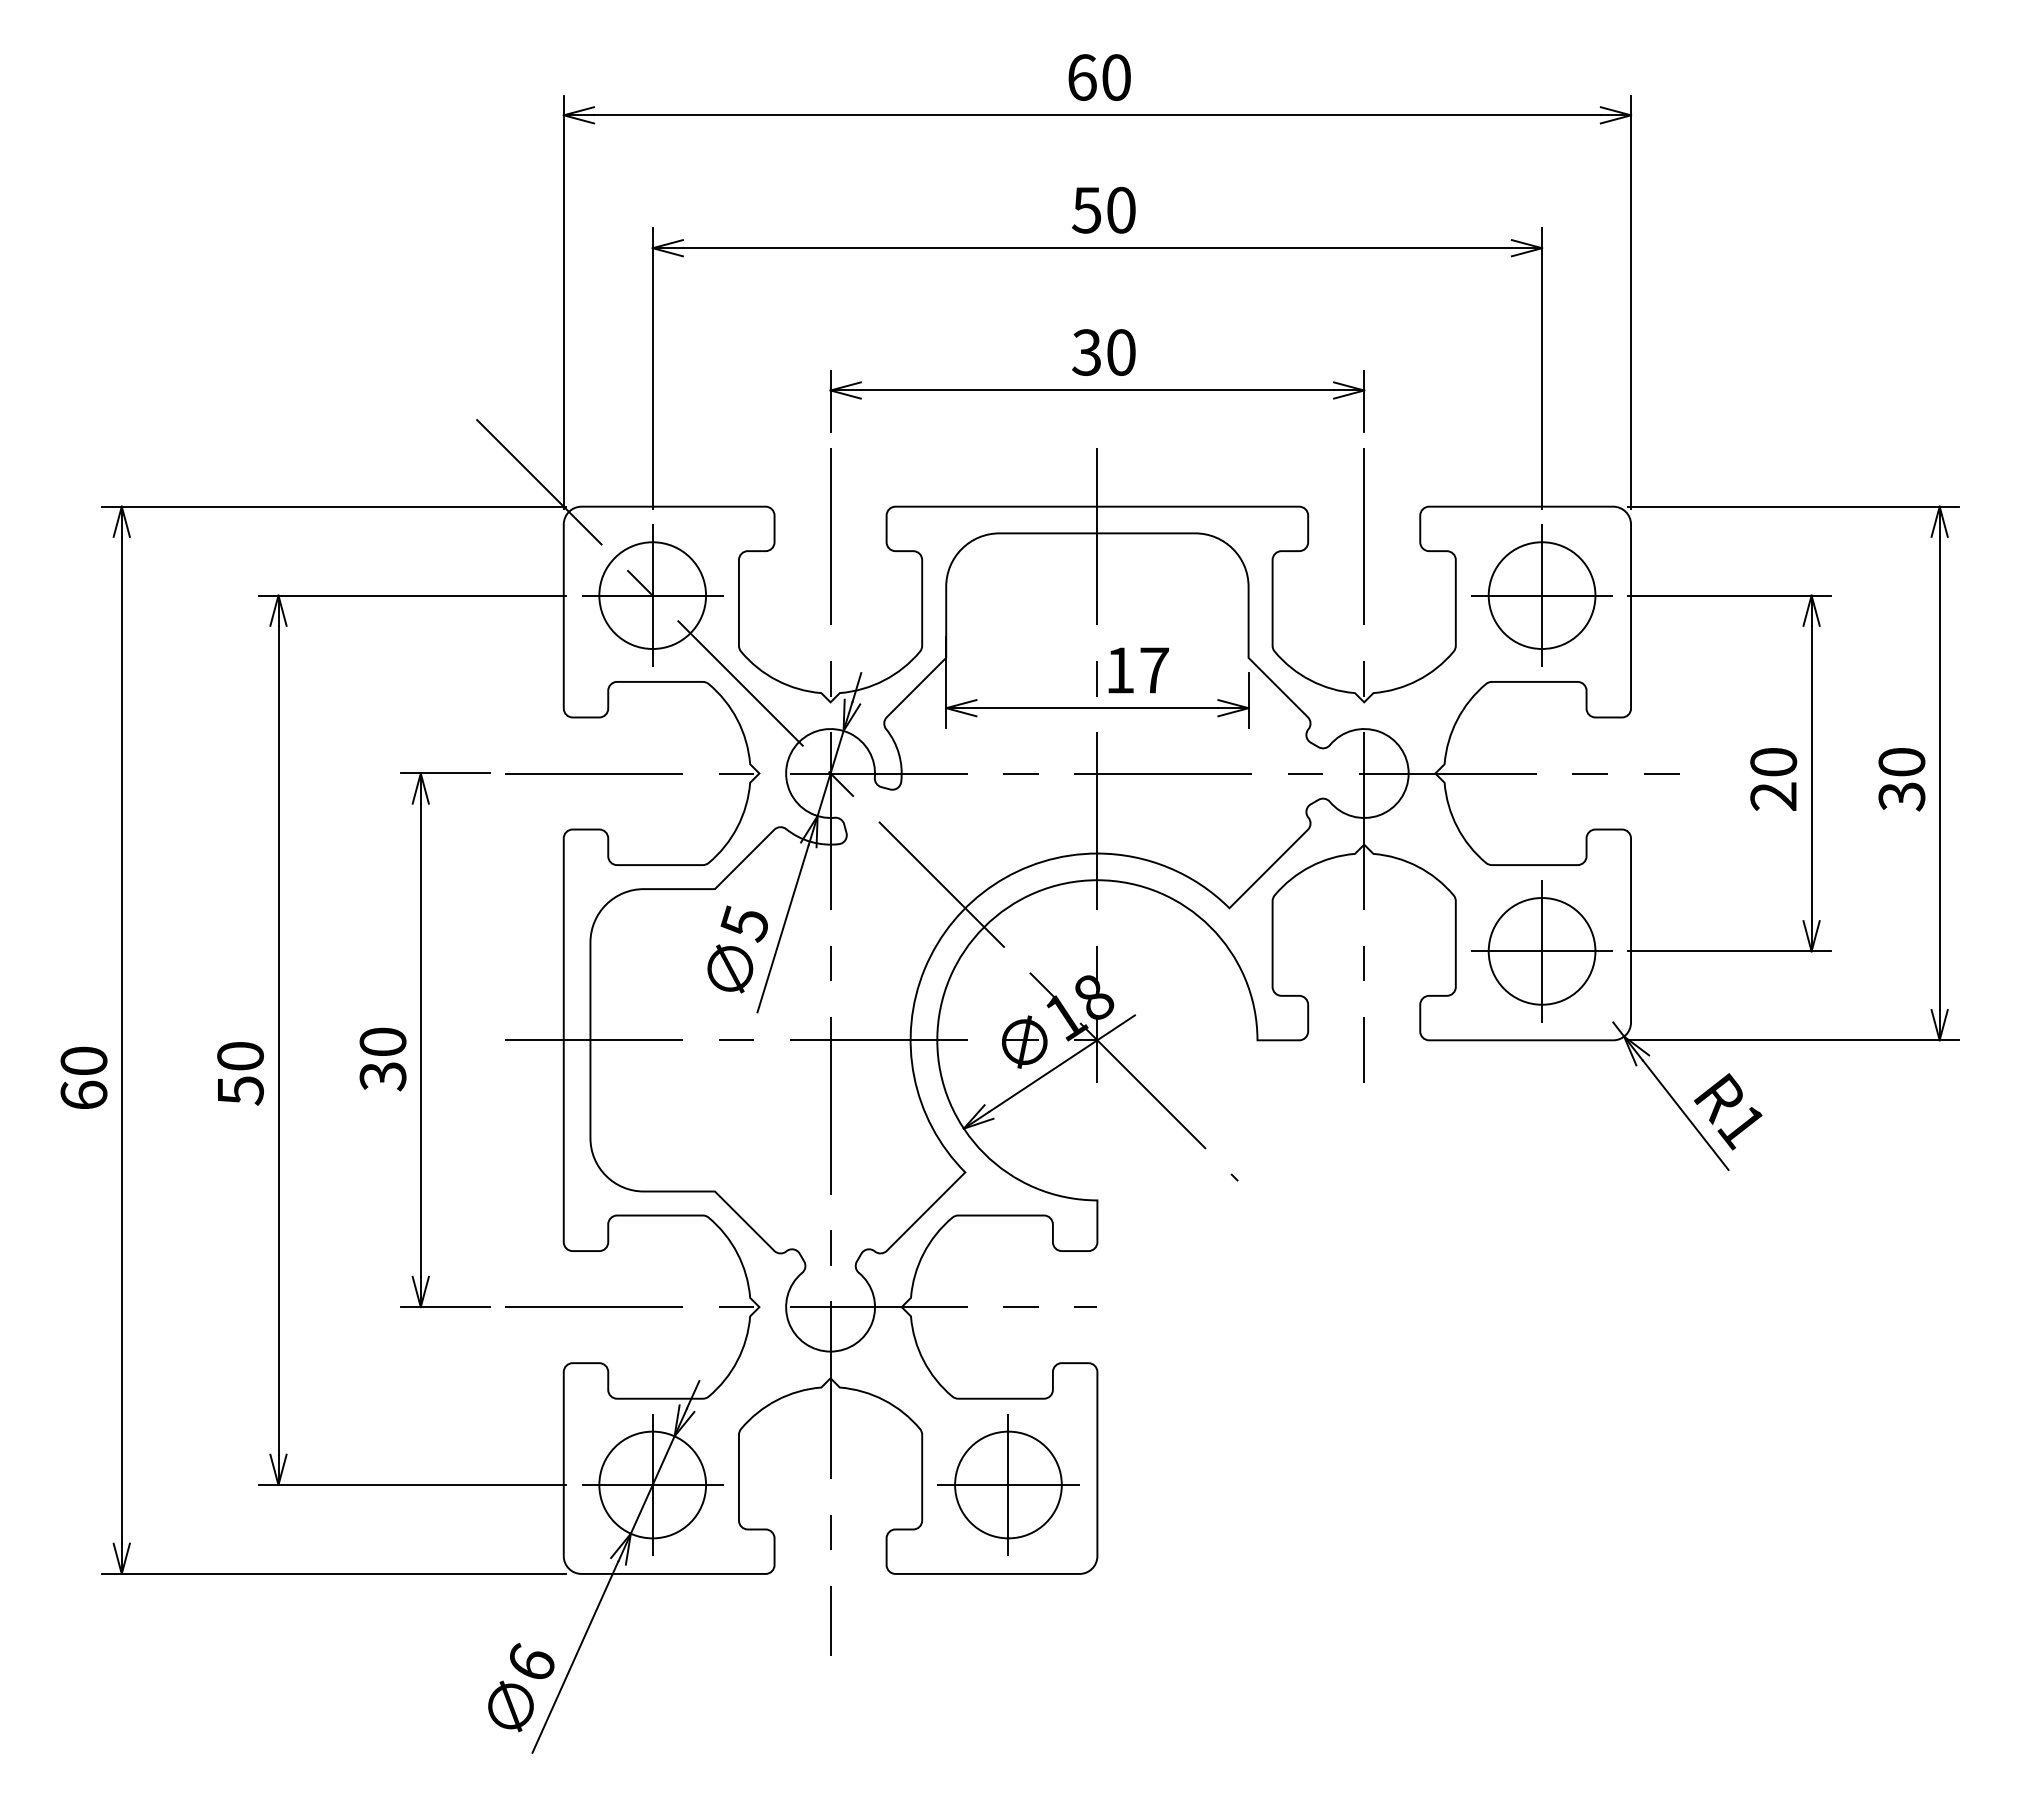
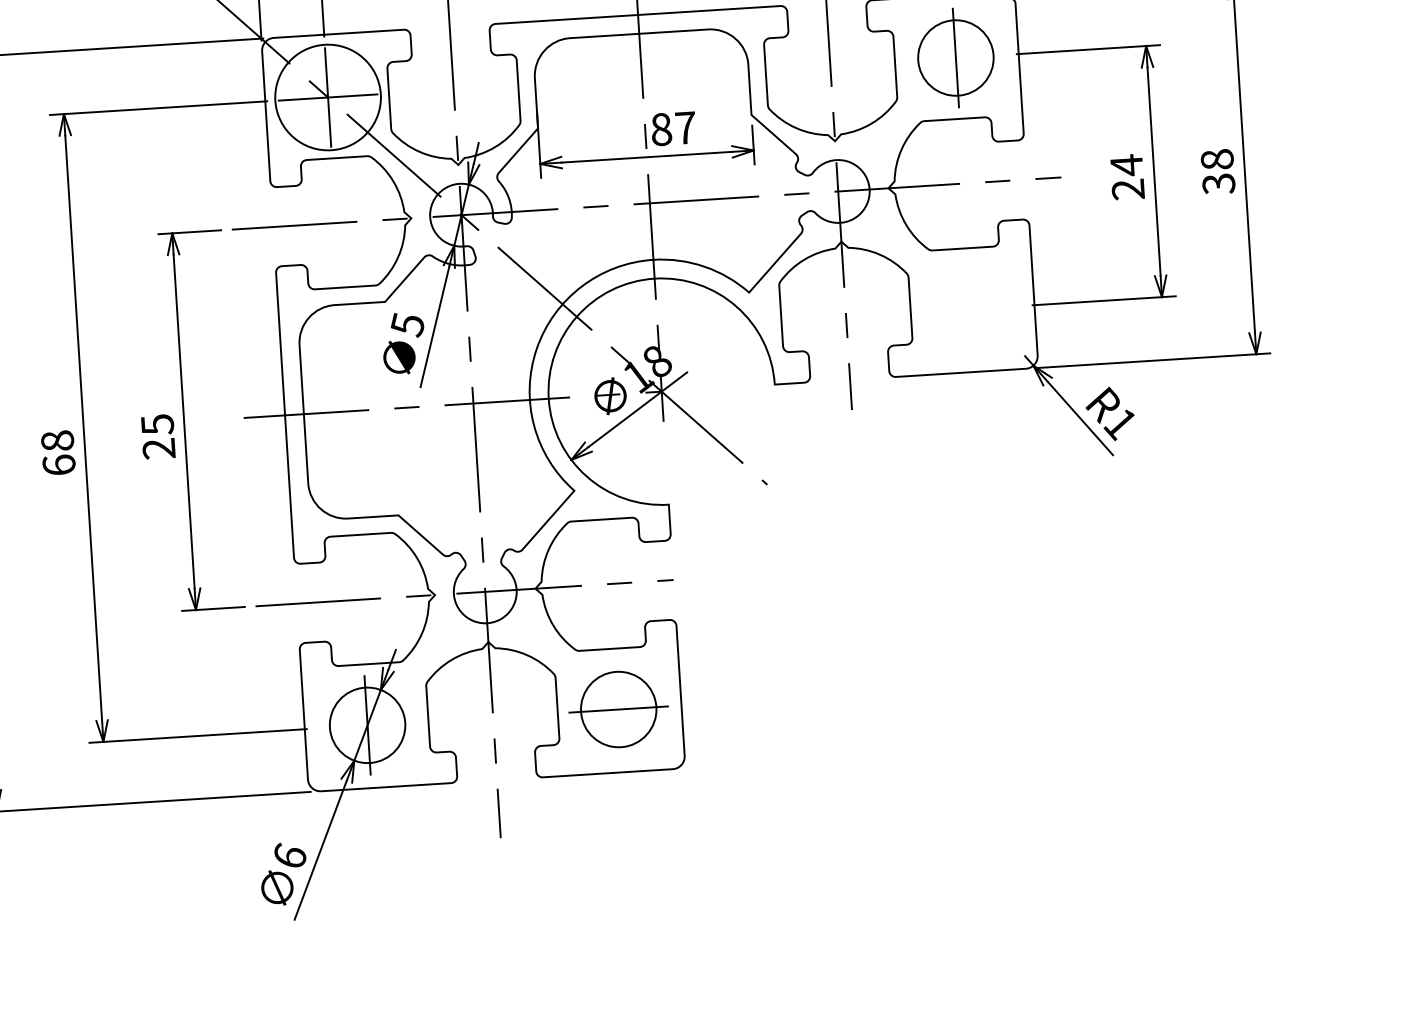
circle: (652, 595) -> (327, 97), size x1.4
line: (1541, 595) -> (955, 57), removed
text: (1120, 670) -> (661, 129), 17 -> 87
text: (1901, 761) -> (1216, 159), 30 -> 38
text: (1773, 762) -> (1126, 165), 20 -> 24
part: (1541, 951) -> (971, 309), removed
text: (382, 1059) -> (157, 436), 30 -> 25
text: (240, 1073) -> (58, 453), 50 -> 68
line: (1008, 1484) -> (618, 709), removed
line: (652, 1485) -> (367, 725), removed

